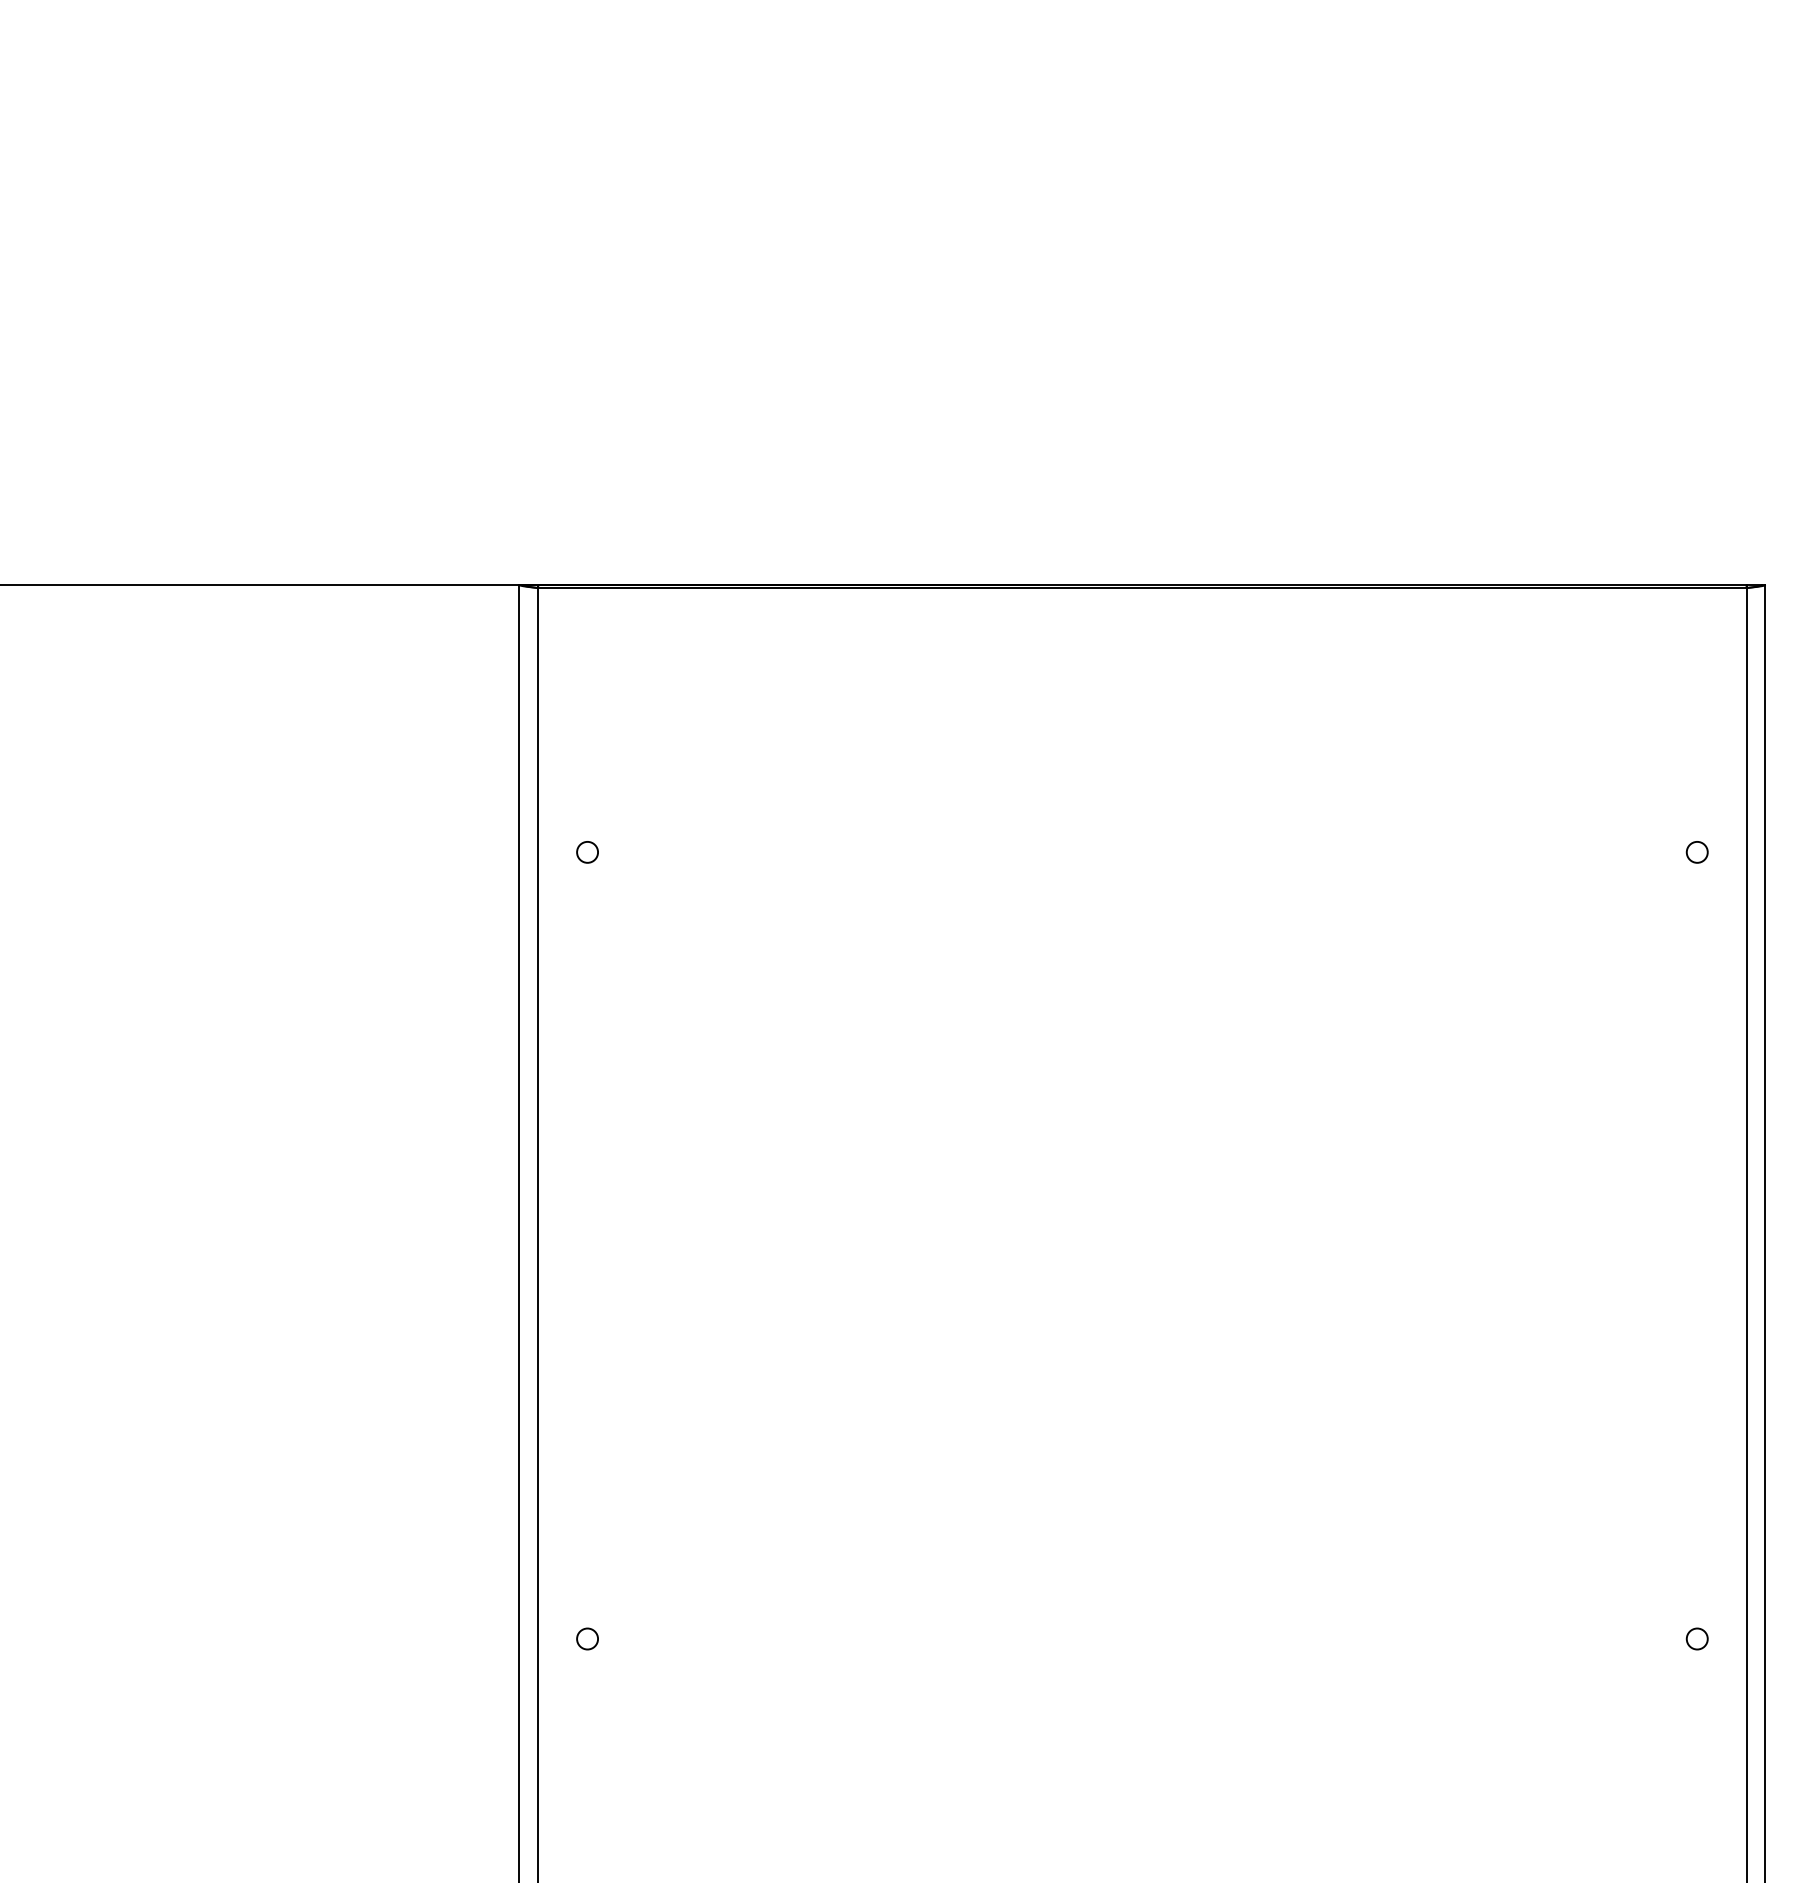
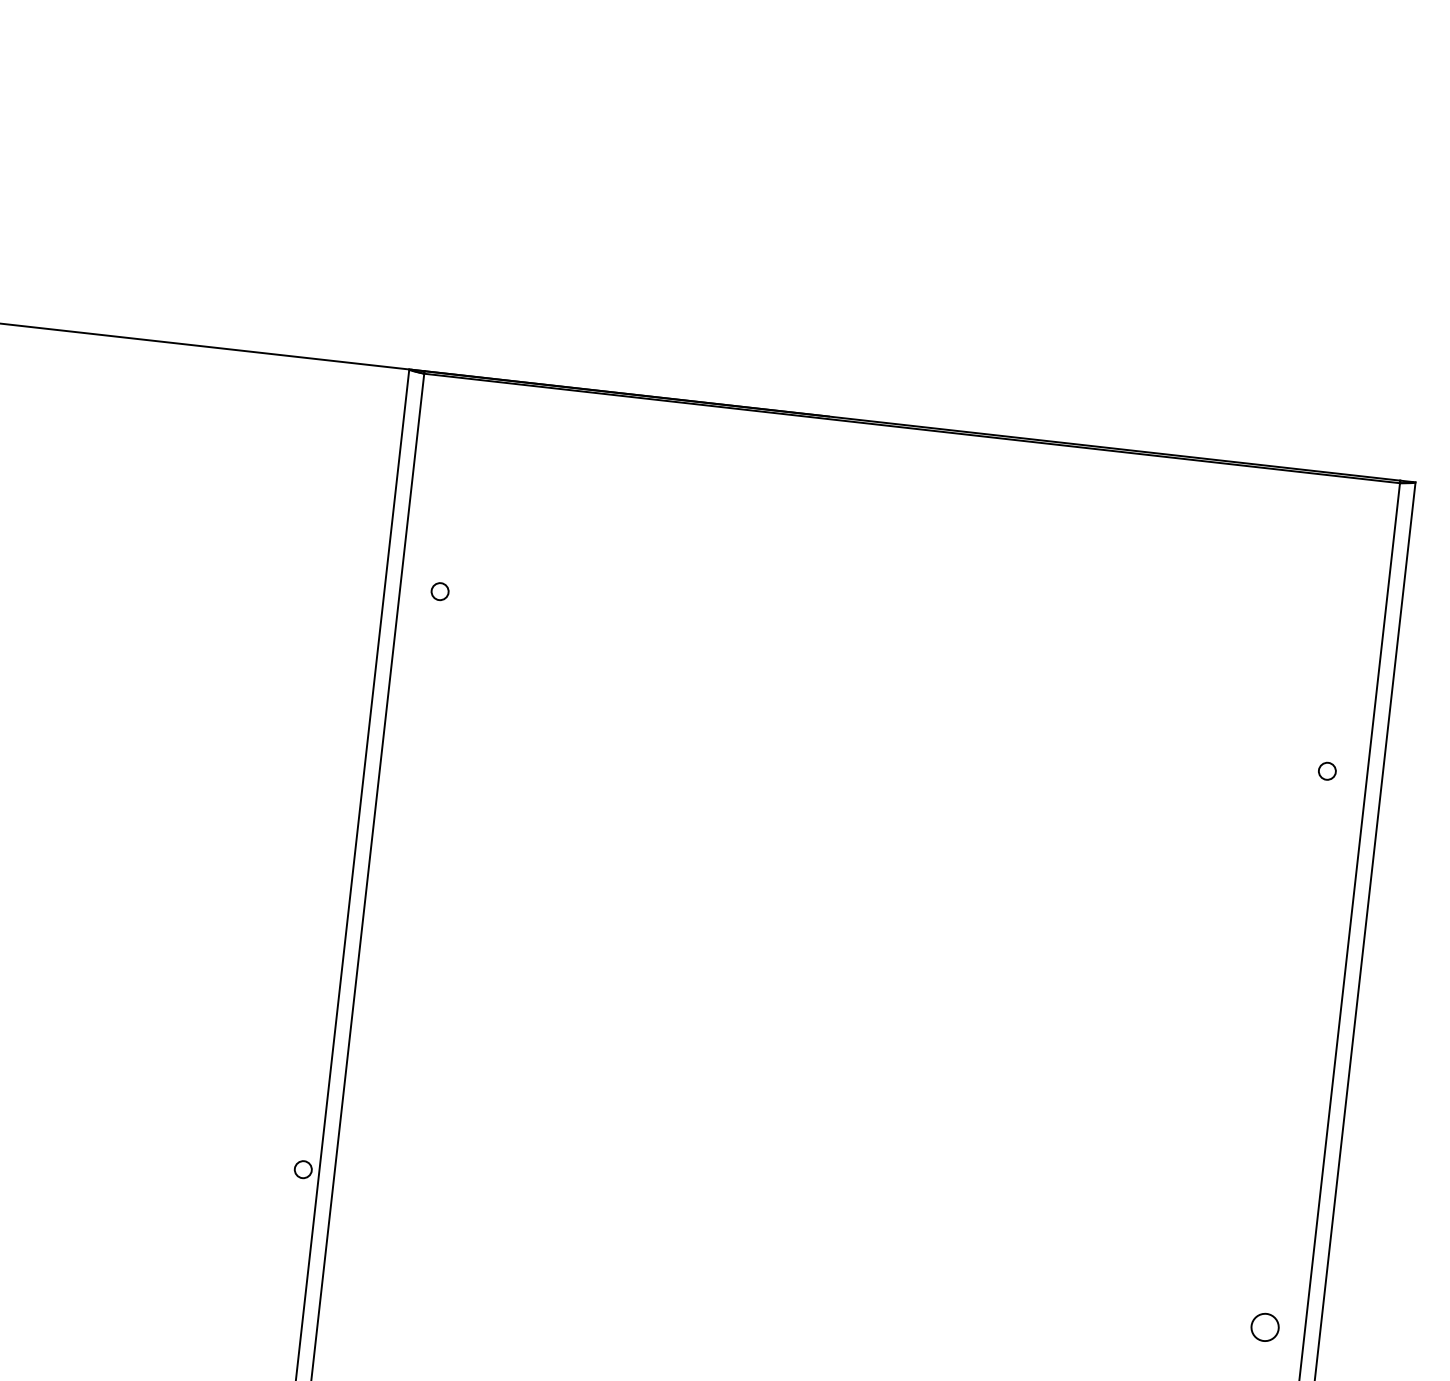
circle: (1696, 852) -> (1326, 771), moved
circle: (587, 1638) -> (303, 1169), moved
circle: (1696, 1638) -> (1264, 1326), size x1.6

